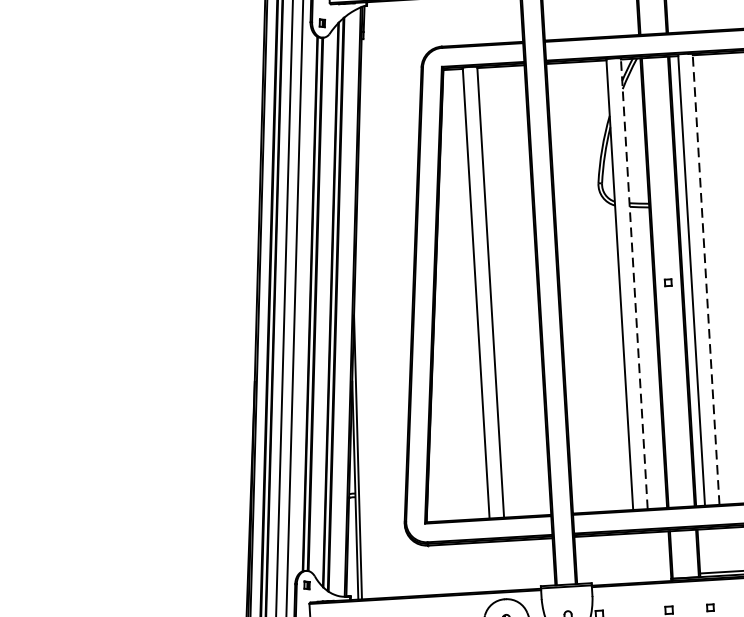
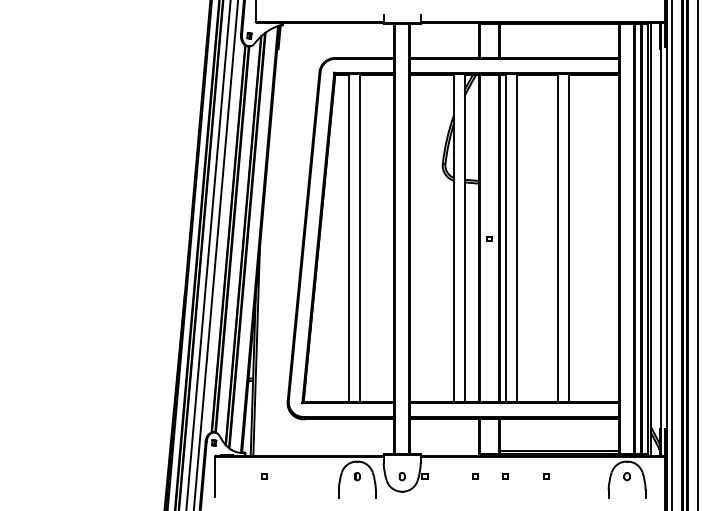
line: (705, 278) -> (516, 237), dashed -> solid
line: (634, 282) -> (464, 237), dashed -> solid

